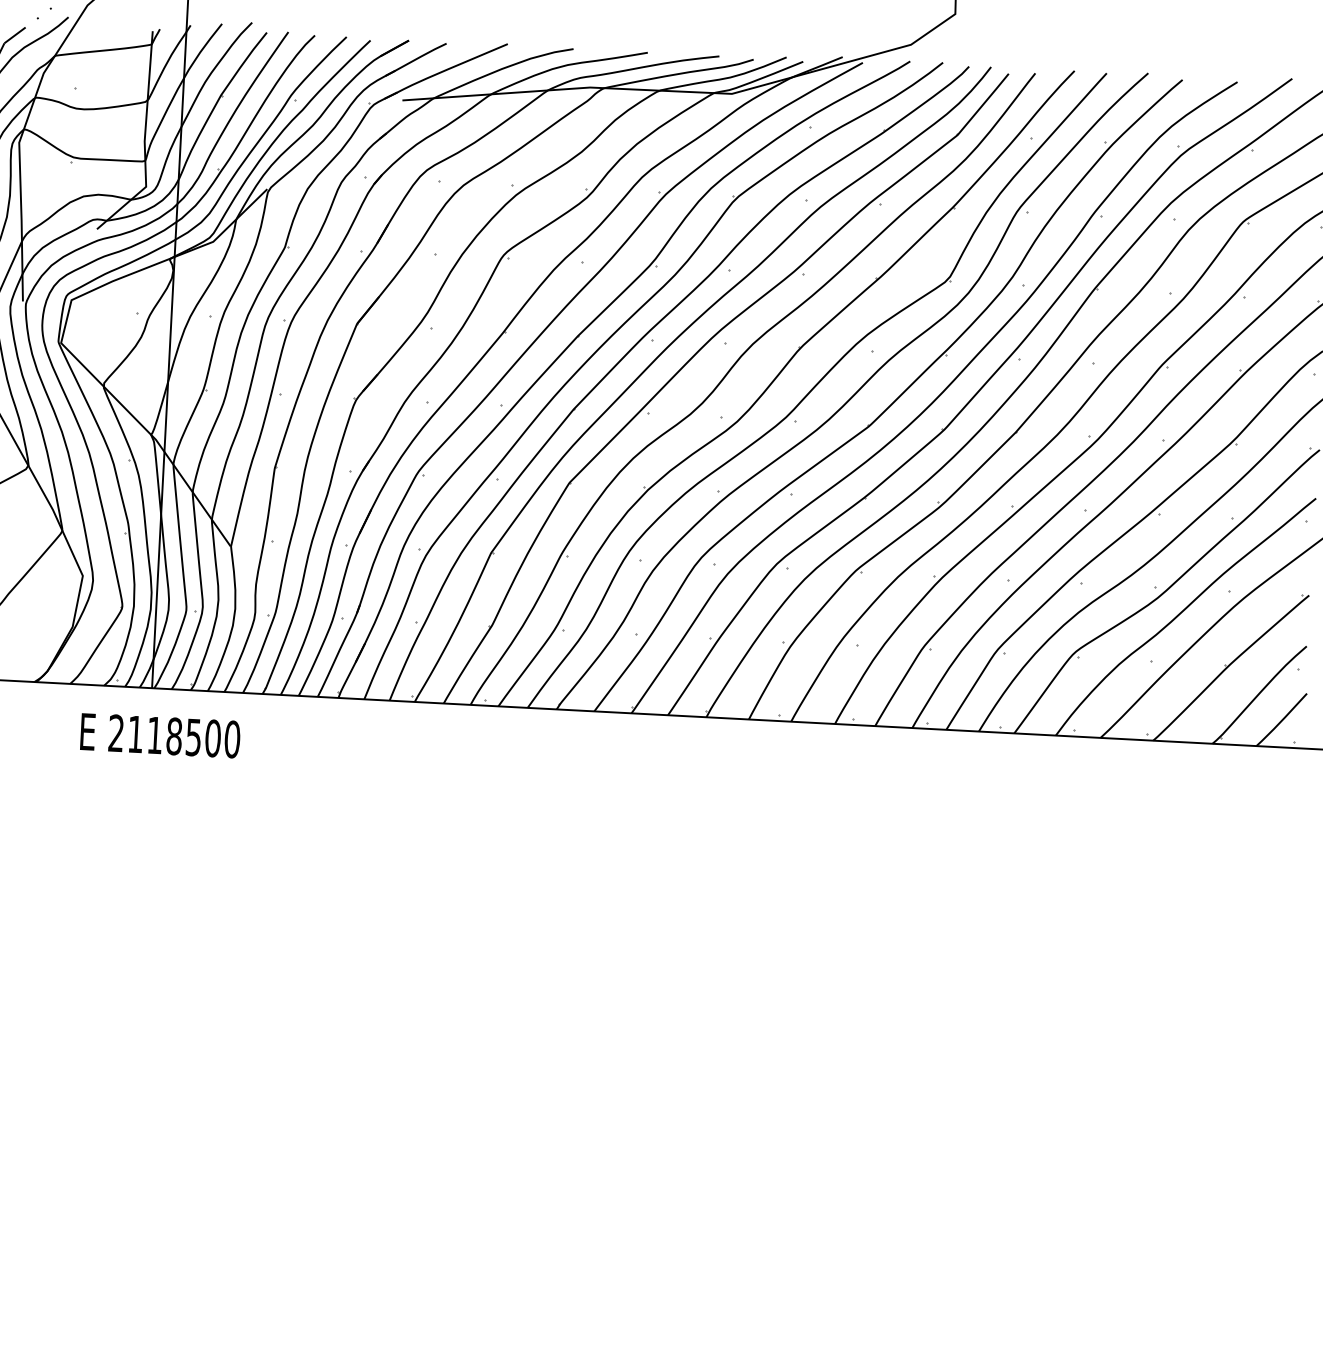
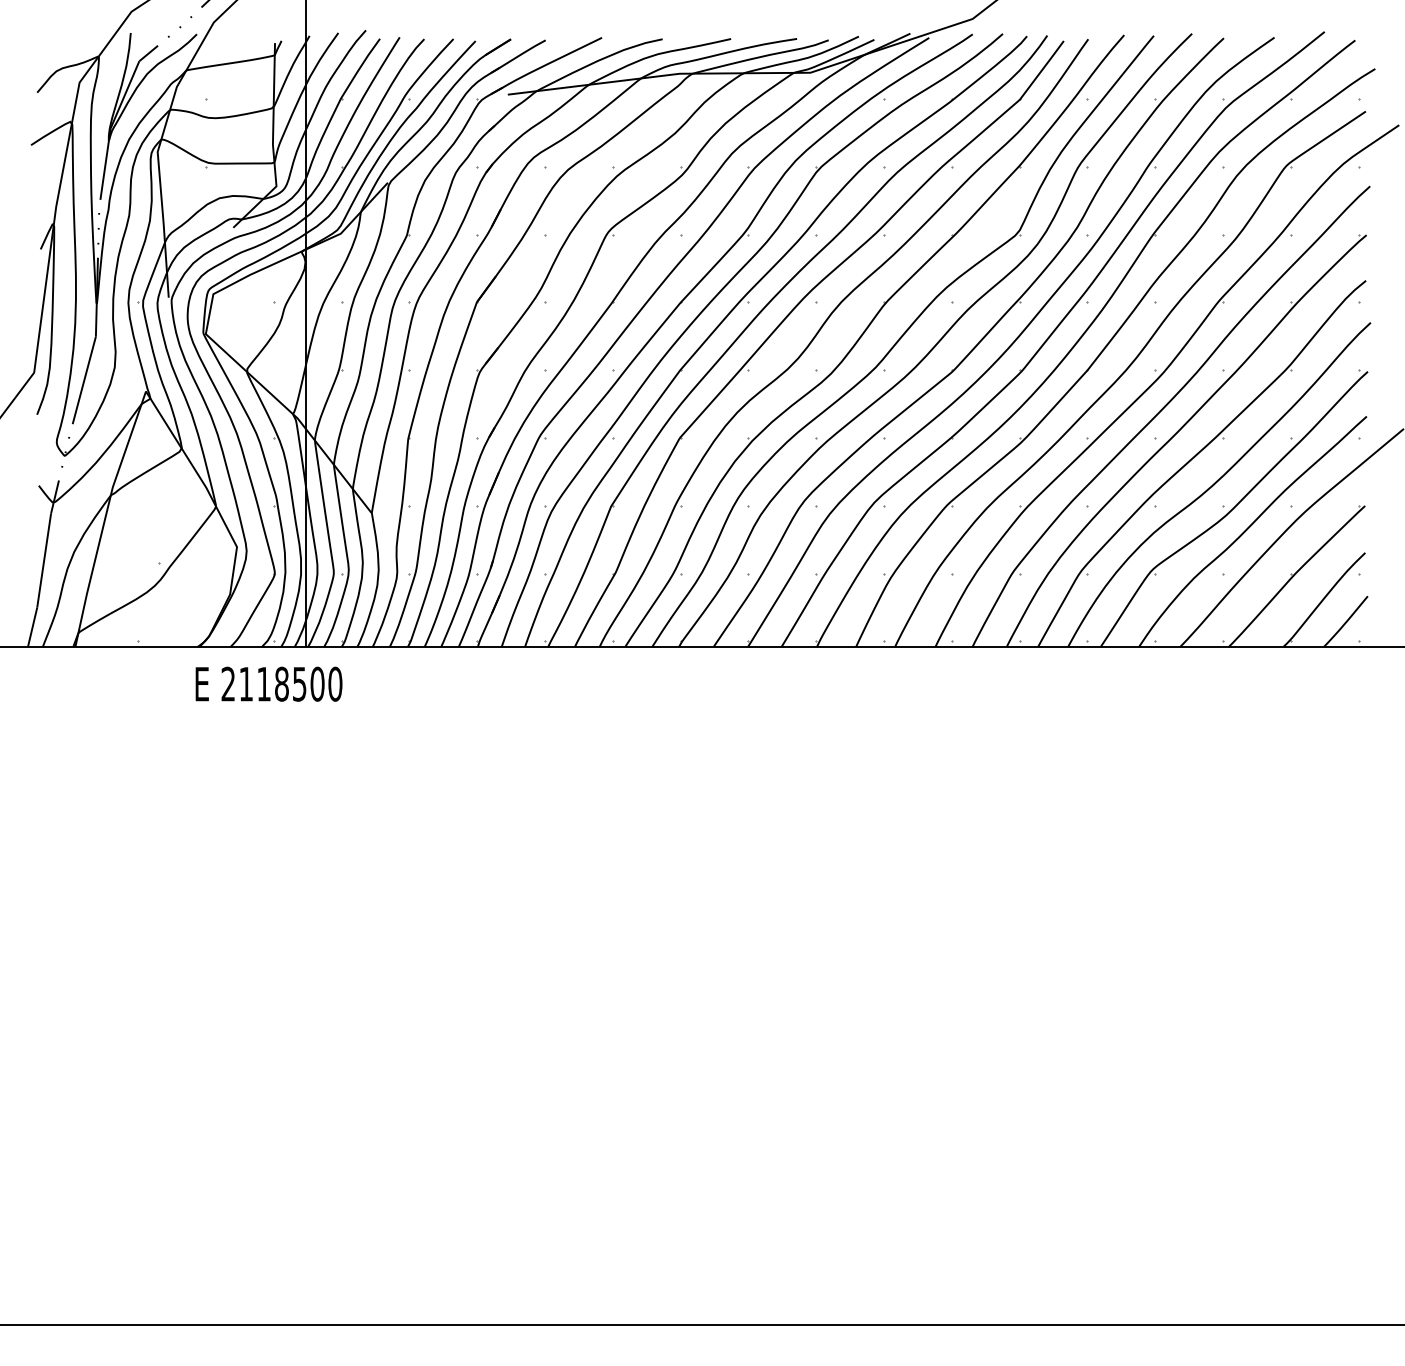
text: (159, 734) -> (268, 683), moved

